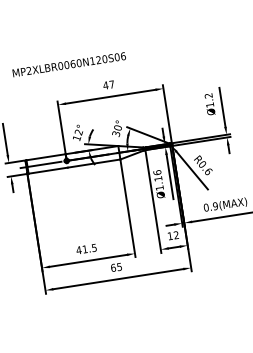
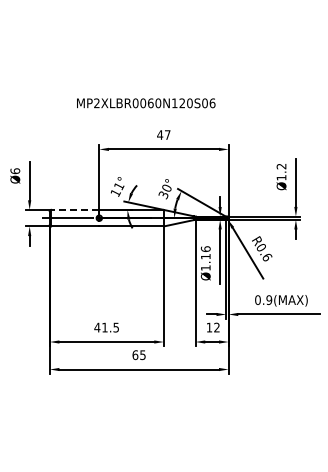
text: (69, 64) -> (146, 103), moved
text: (78, 132) -> (118, 186), 12° -> 11°
line: (45, 156) -> (74, 209), solid -> dashed

